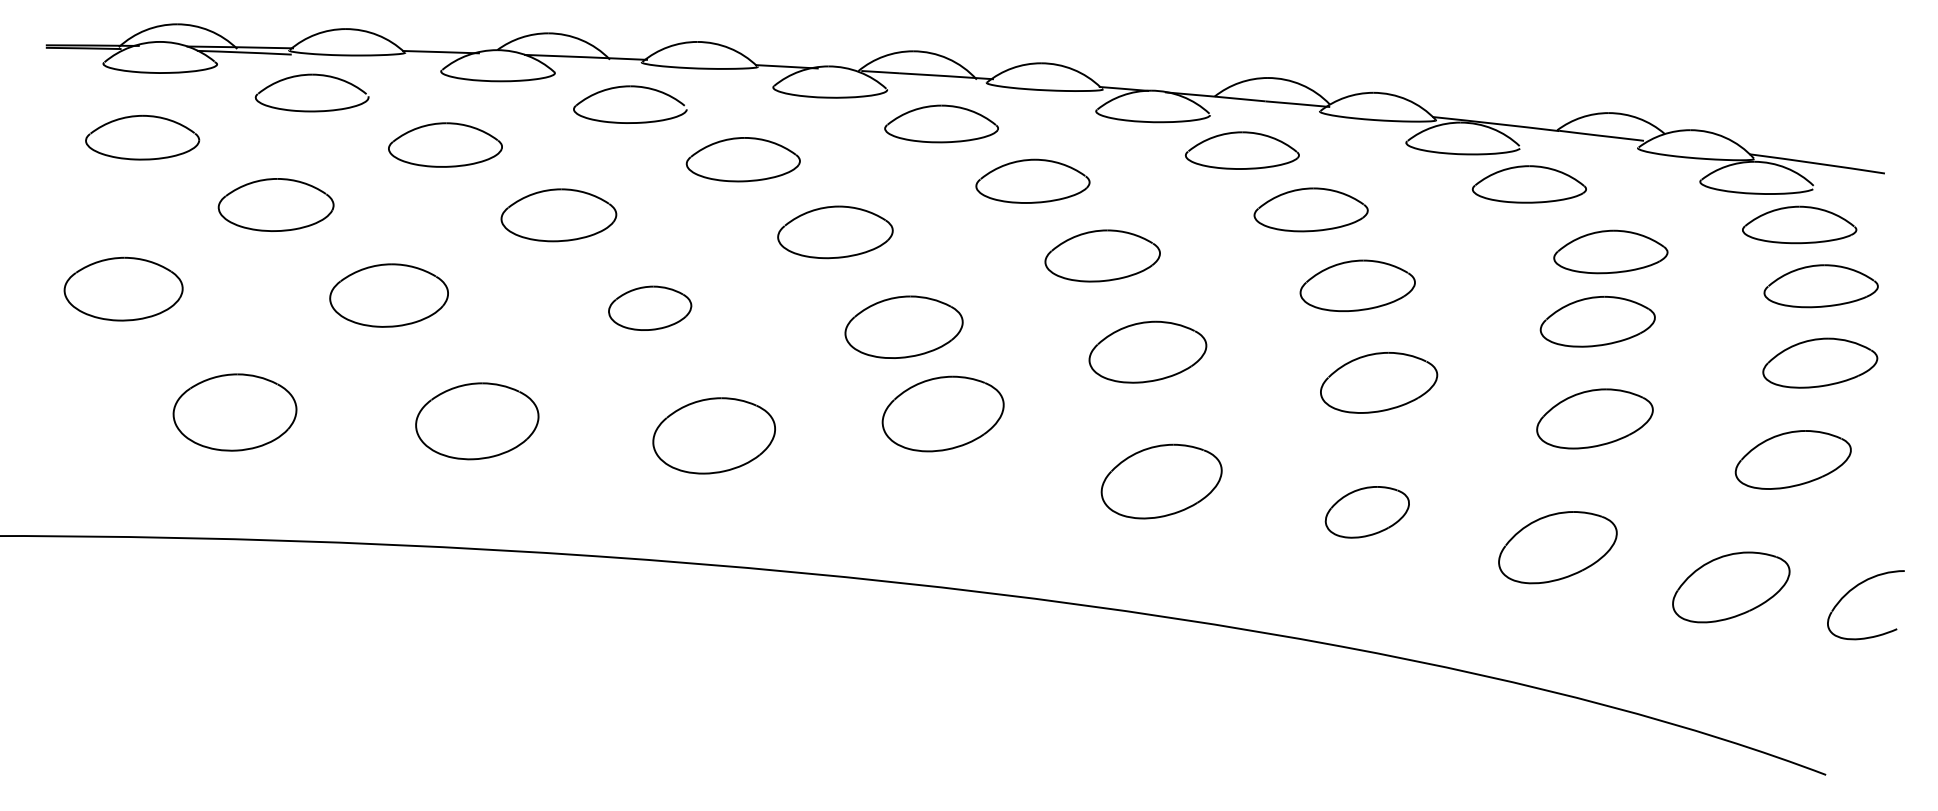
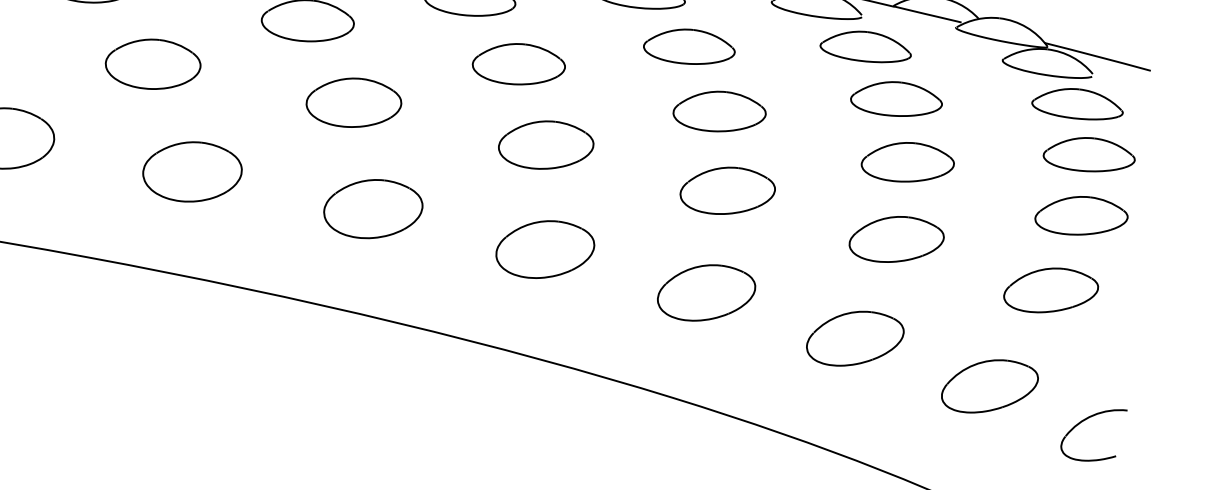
part: (1610, 251) -> (896, 98), moved
part: (649, 308) -> (152, 64), size x1.43
part: (942, 413) -> (372, 208), moved
part: (1367, 512) -> (706, 293), size x1.43
part: (1852, 590) -> (1084, 421), moved

